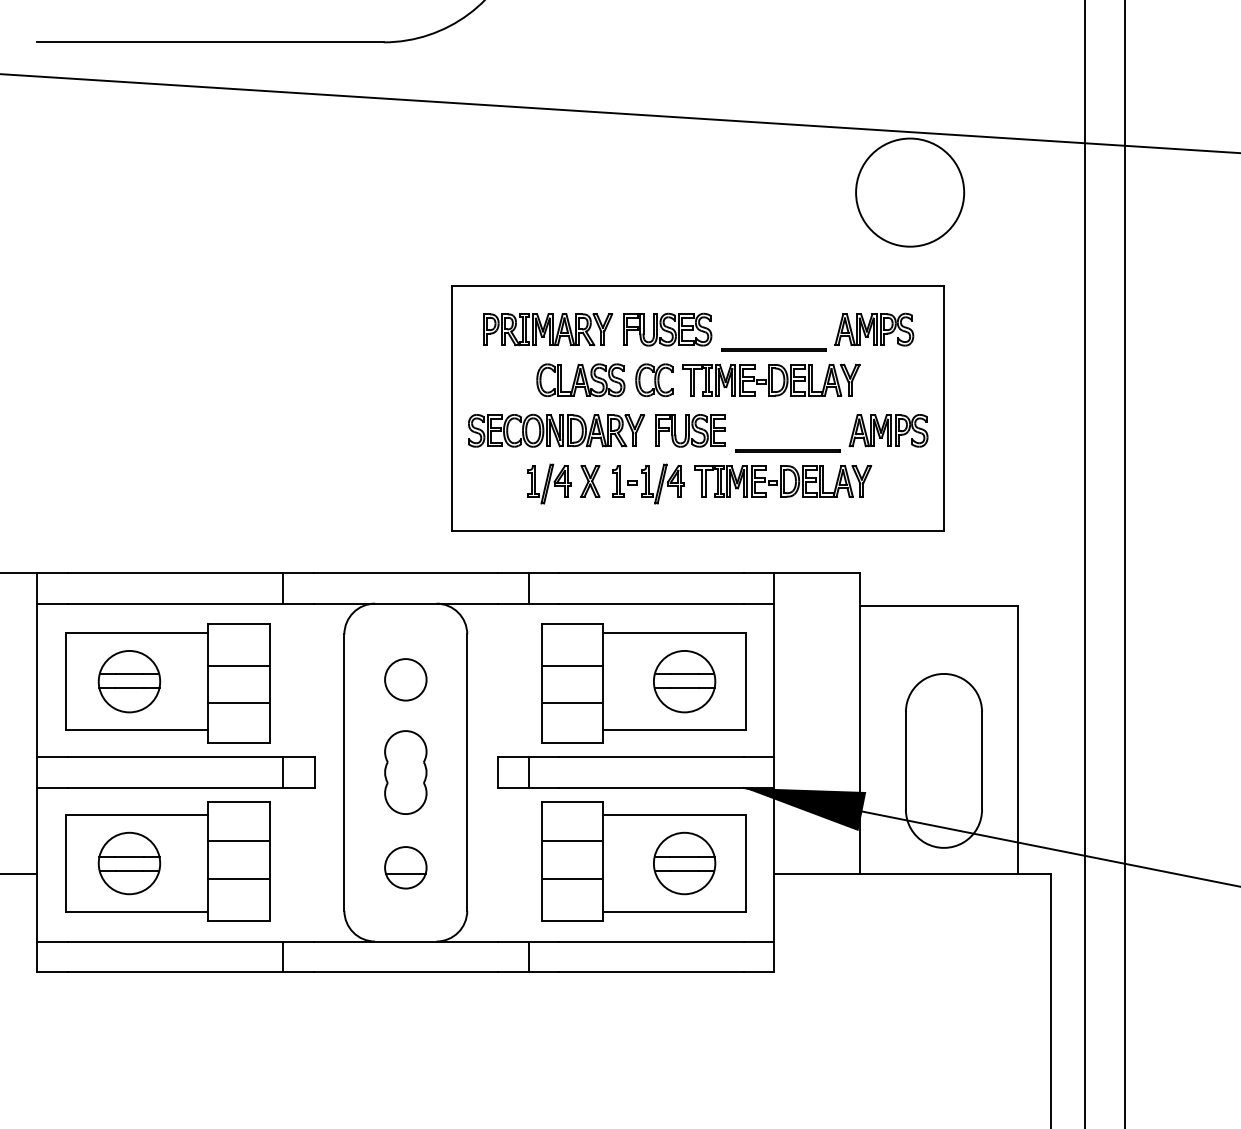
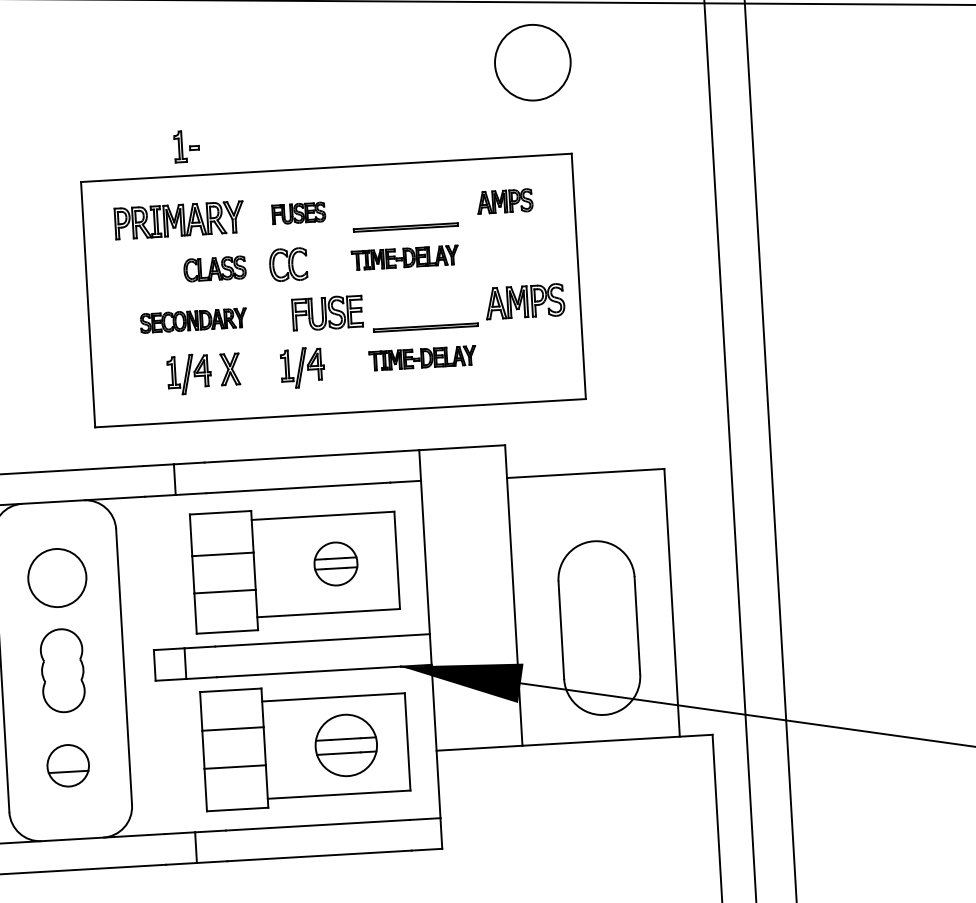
circle: (910, 192) -> (533, 62), size x0.7
part: (667, 329) -> (298, 213), size x0.6
part: (874, 329) -> (505, 201), size x0.7
part: (771, 379) -> (405, 257), size x0.6
part: (580, 380) -> (214, 269), size x0.7
part: (556, 430) -> (193, 320), size x0.6
part: (624, 481) -> (186, 146), moved
part: (783, 481) -> (423, 358), size x0.6
circle: (405, 679) -> (57, 577), size x1.4
part: (684, 681) -> (335, 563), size x0.7

